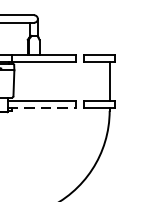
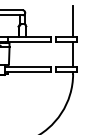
line: (110, 32) -> (73, 21), added
line: (42, 108) -> (28, 72), dashed -> solid

